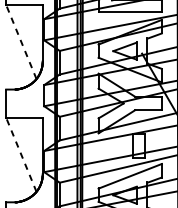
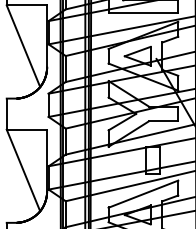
line: (21, 41) -> (23, 45), dashed -> solid
line: (21, 154) -> (23, 170), dashed -> solid

